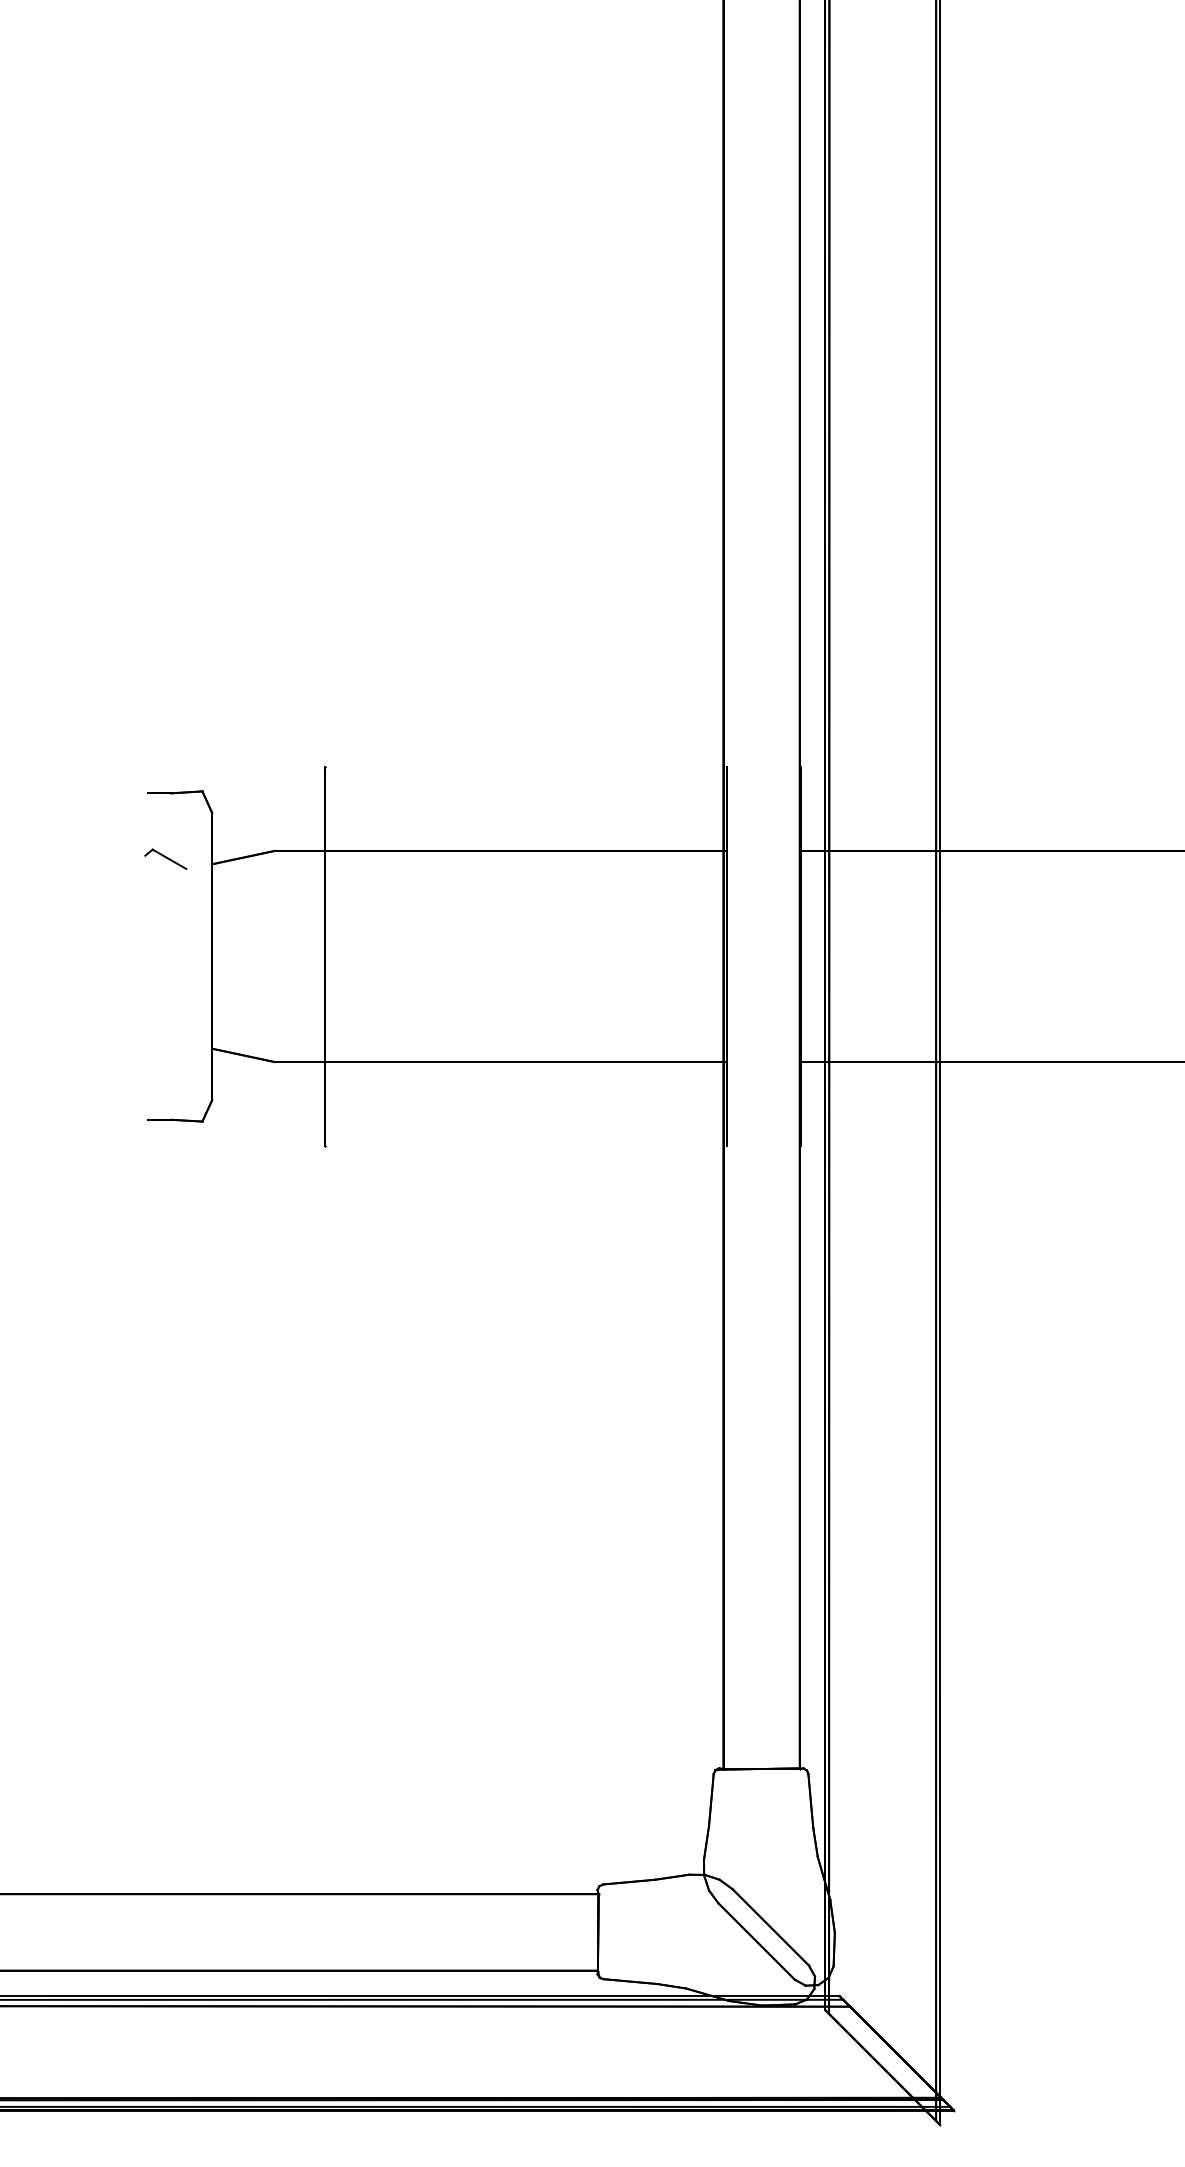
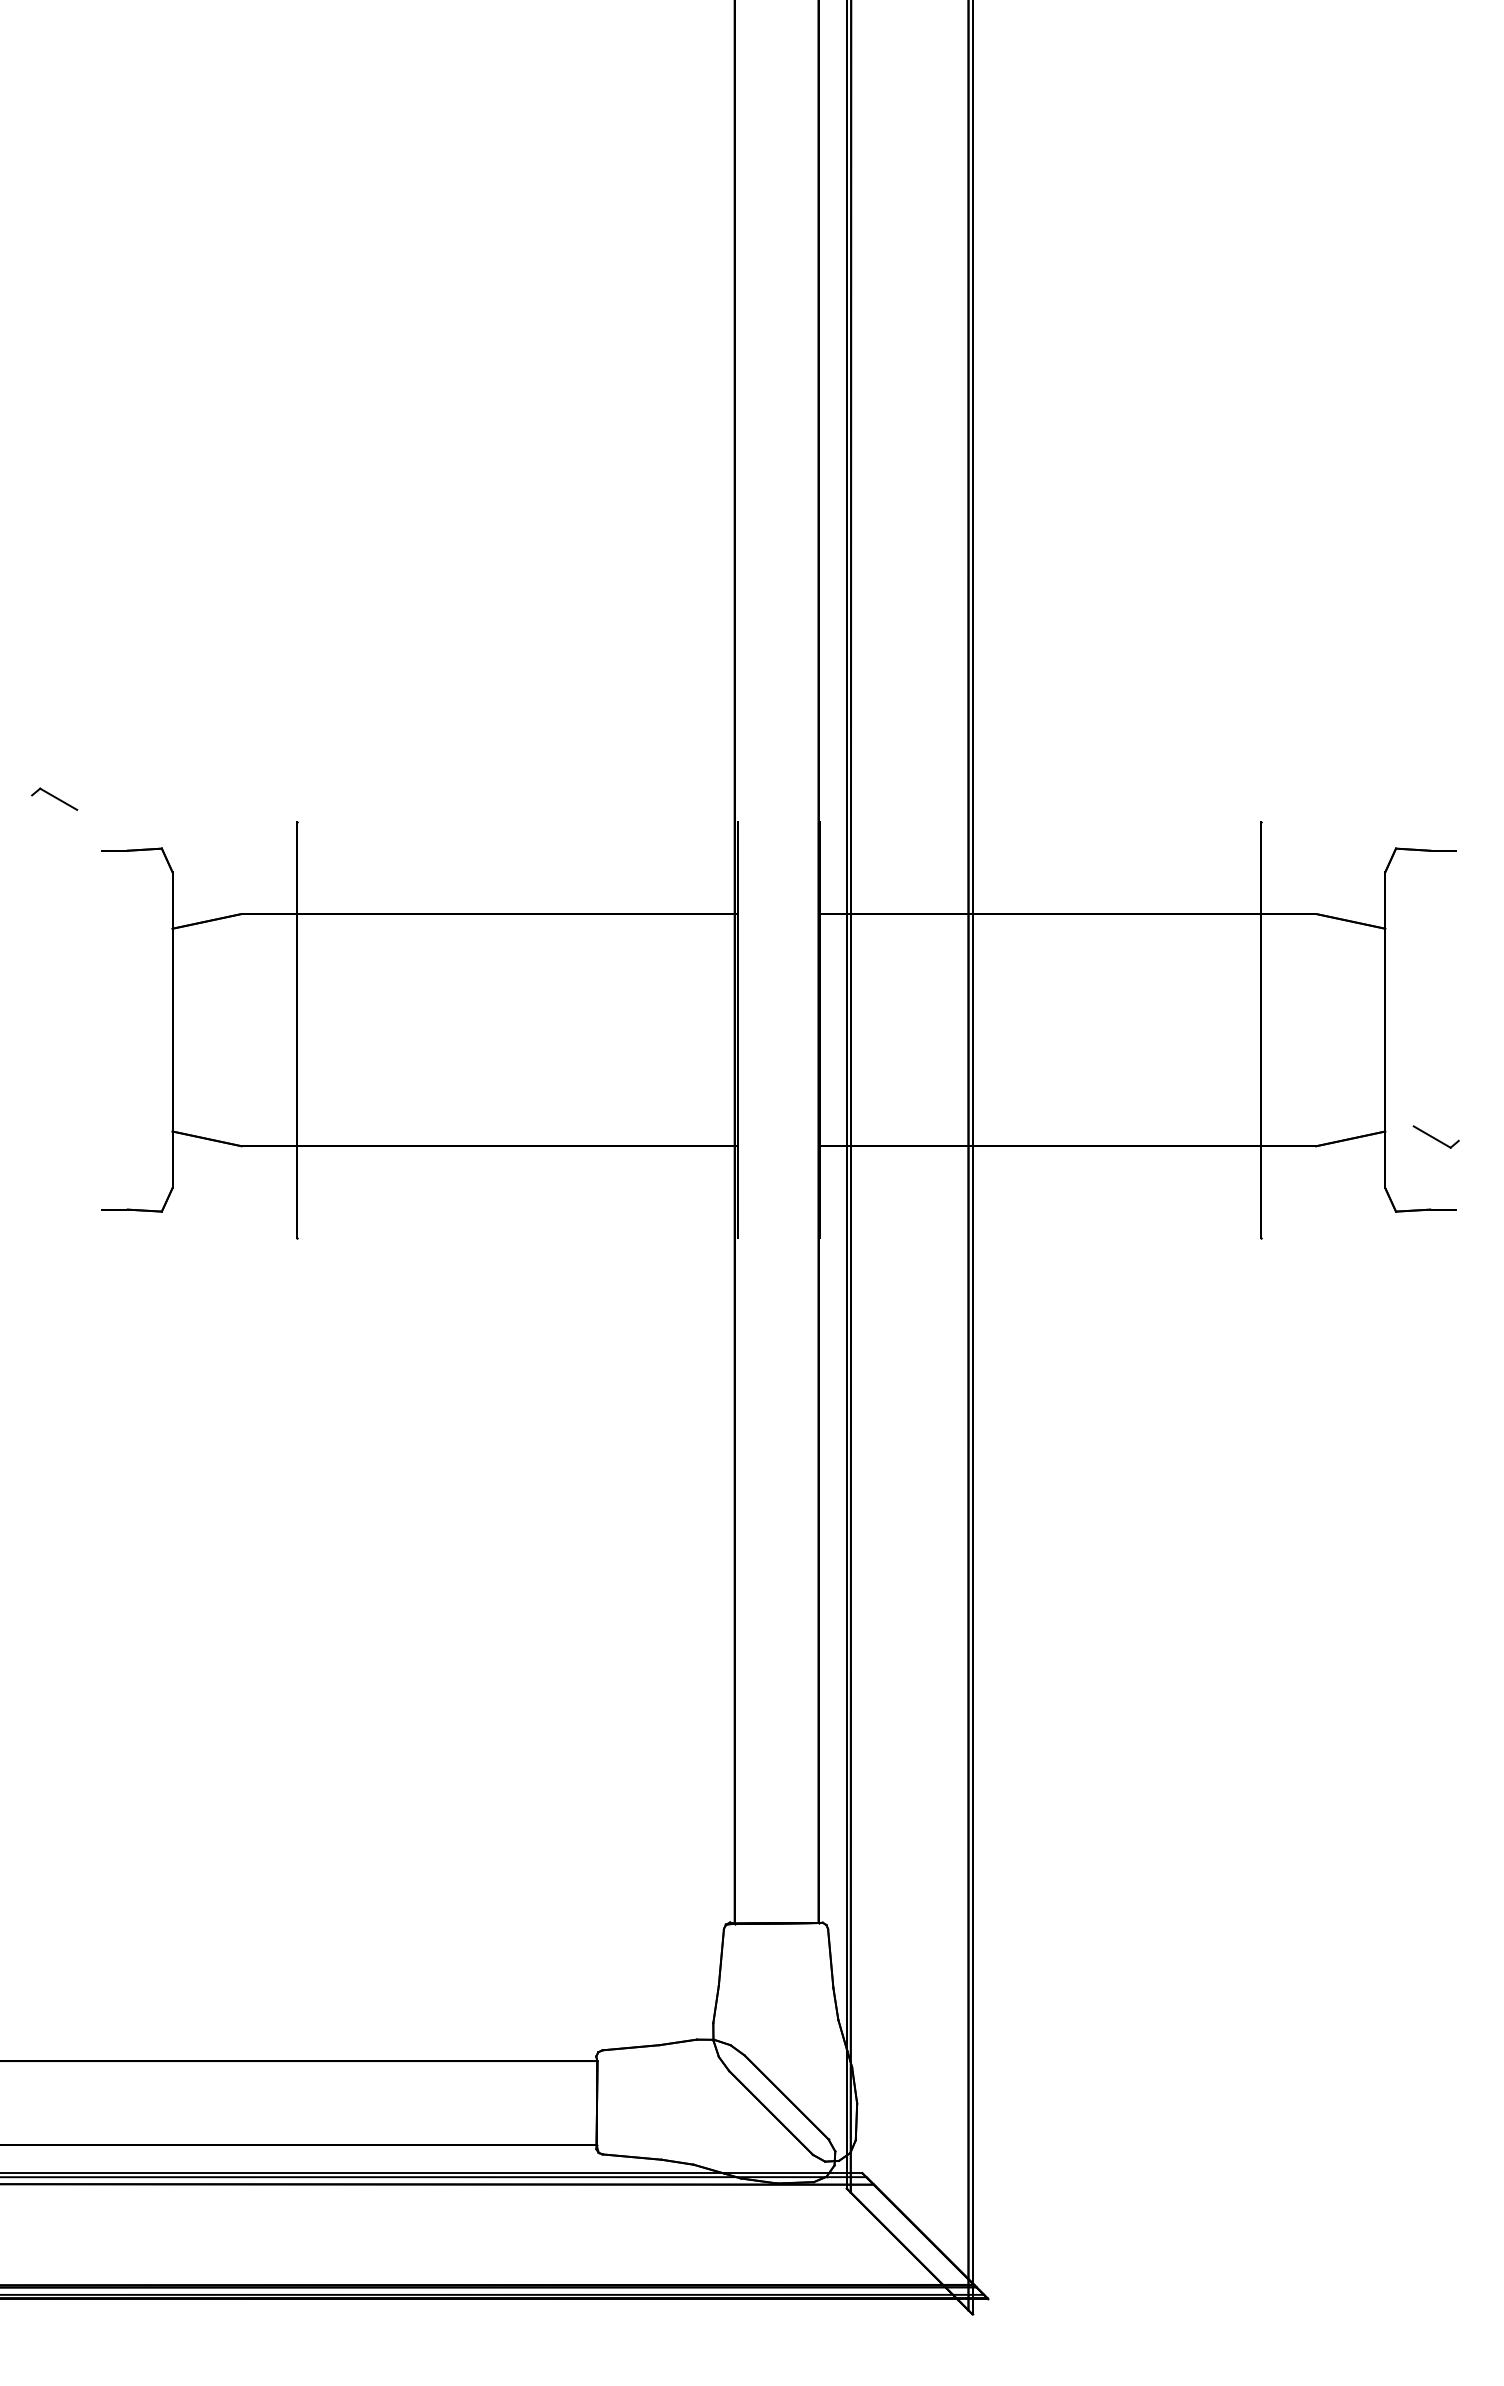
part: (165, 858) -> (54, 798), moved

